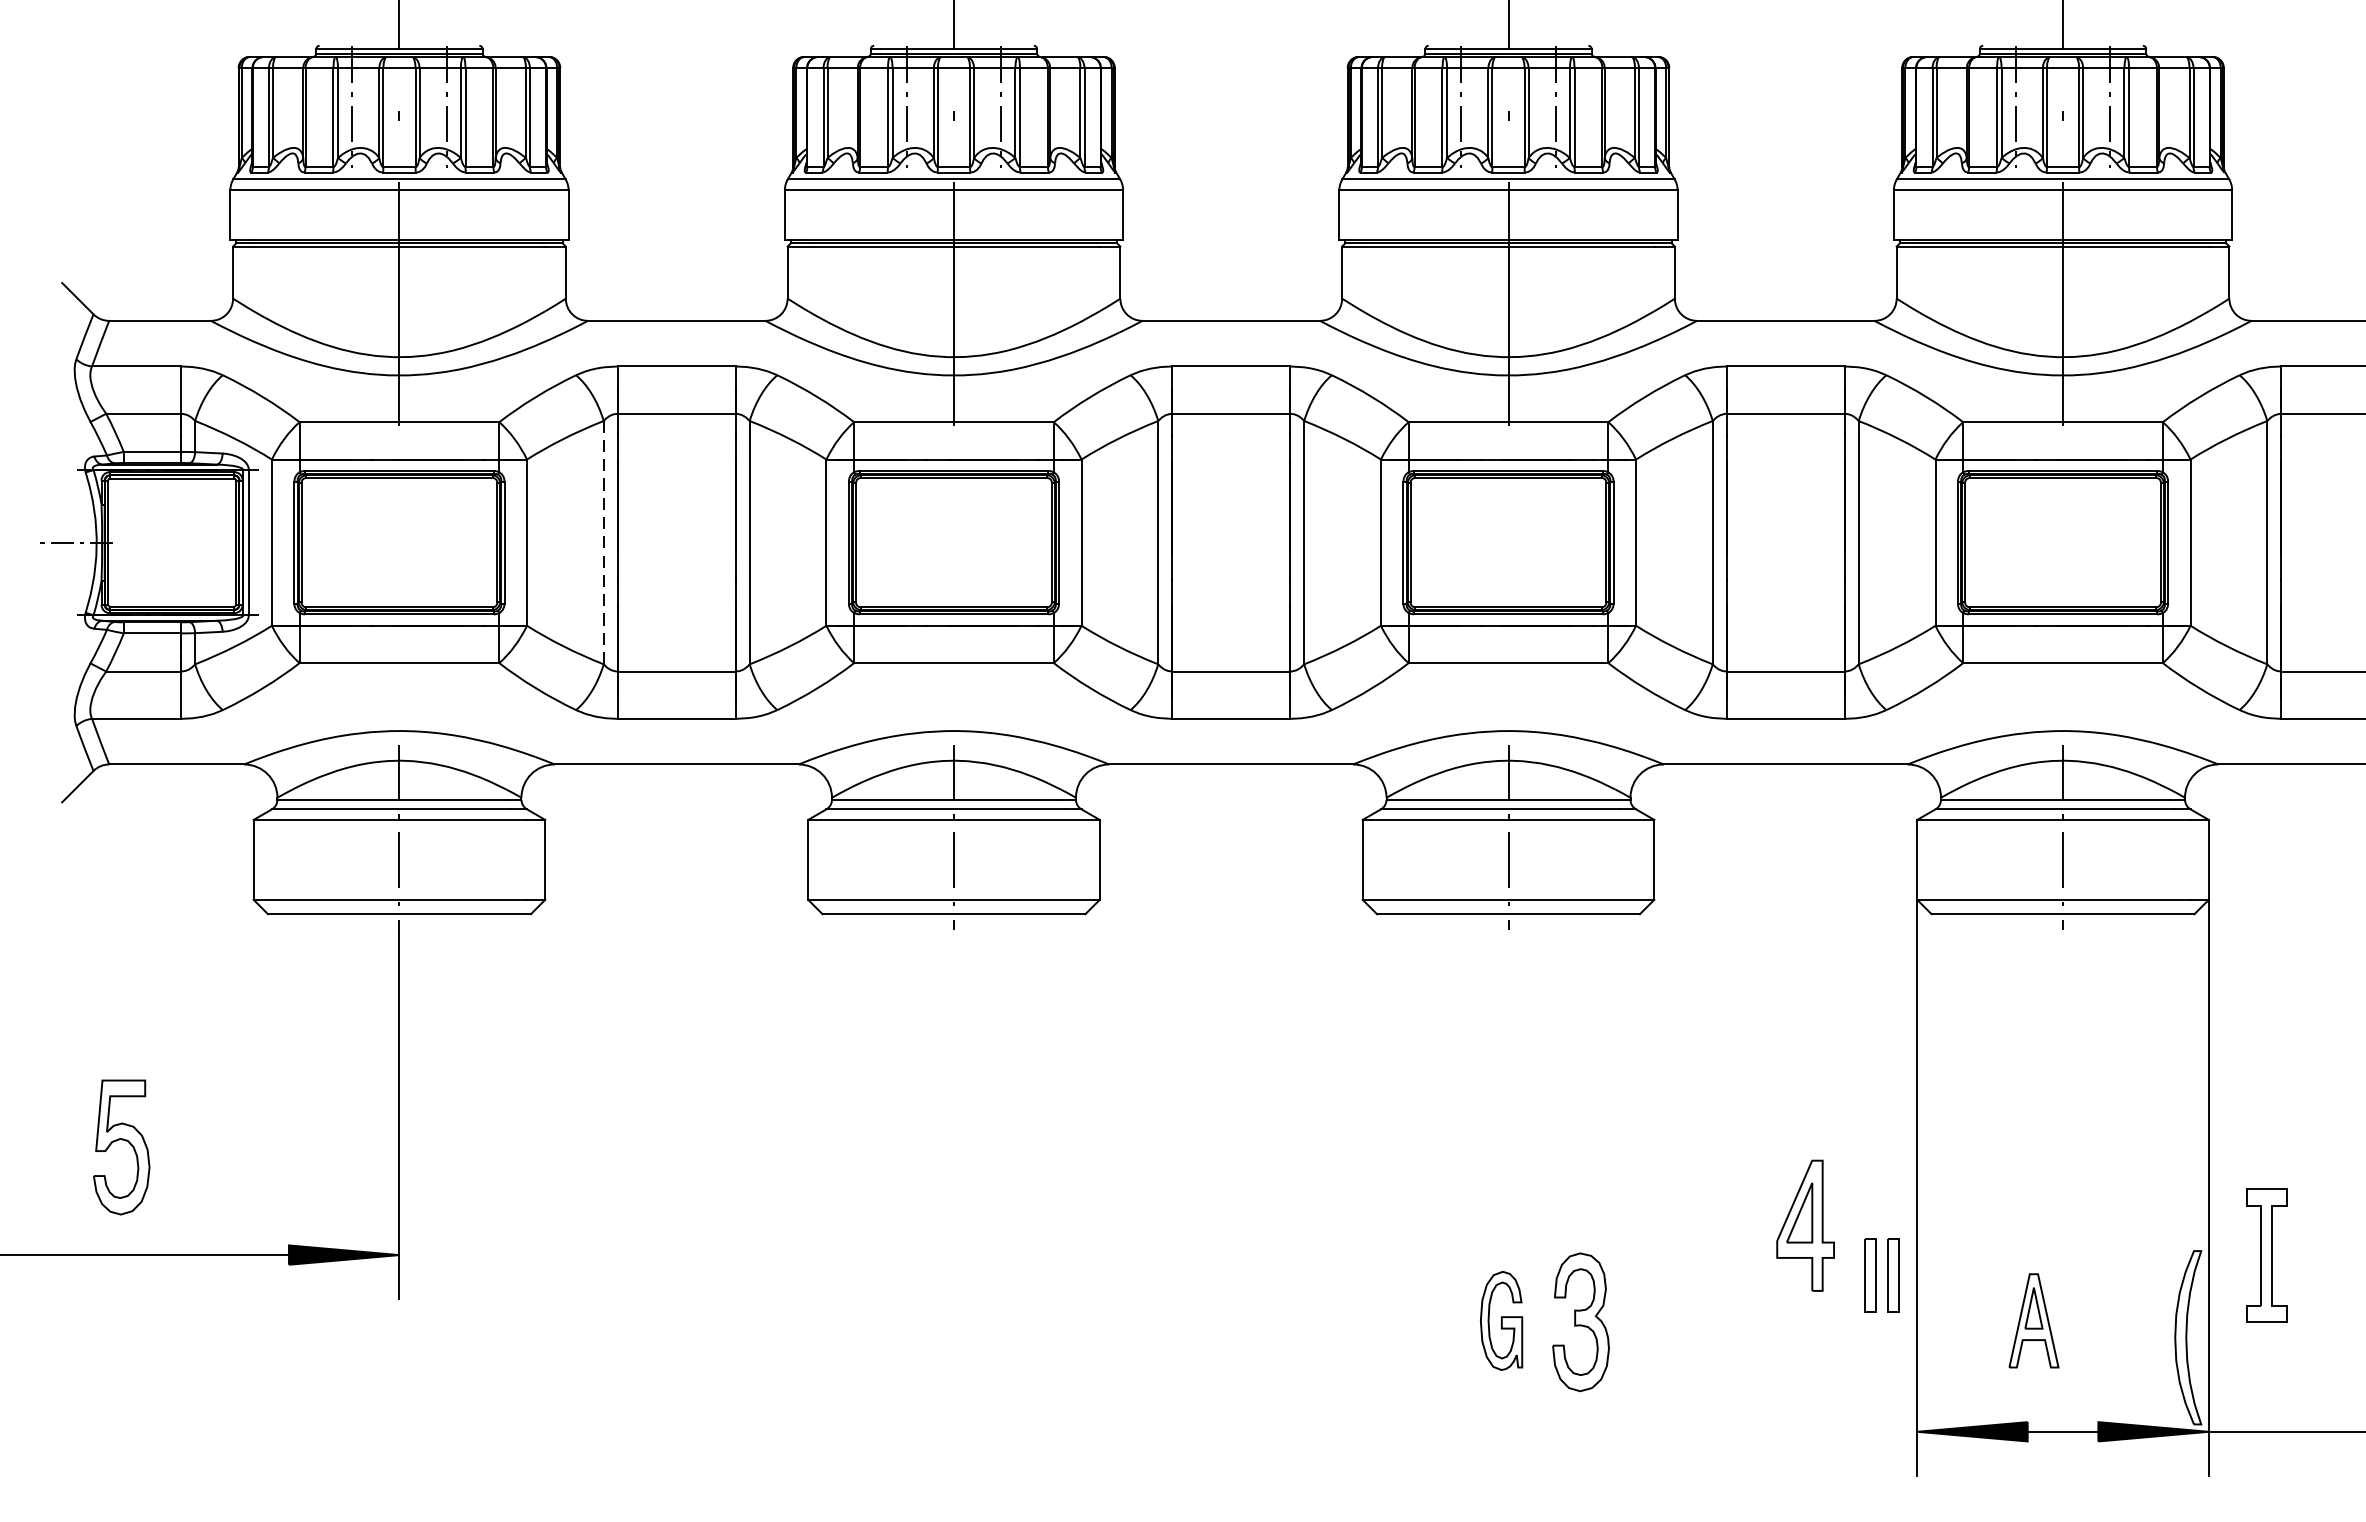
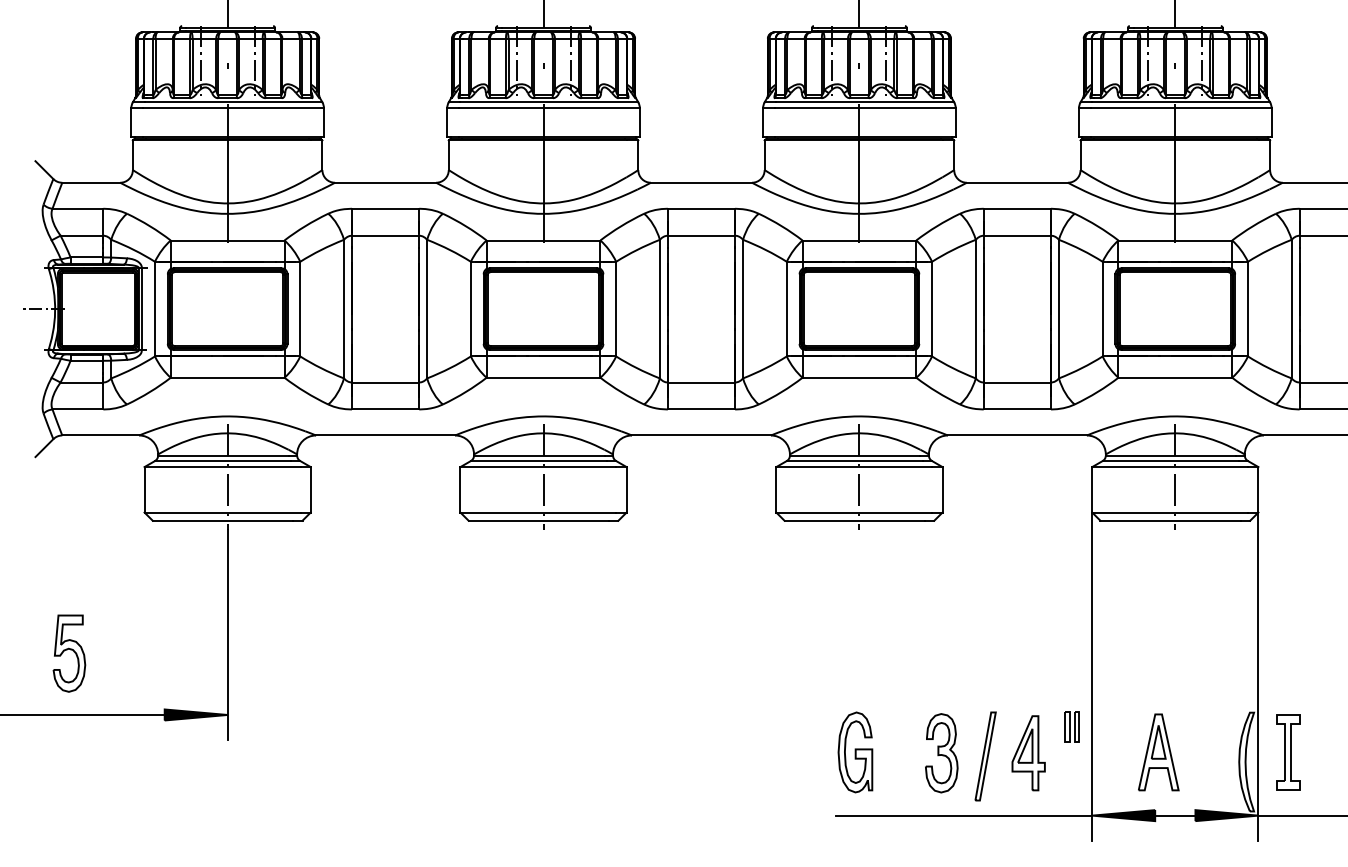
line: (604, 541) -> (344, 308), dashed -> solid
part: (1805, 1226) -> (1028, 753), moved
part: (2266, 1256) -> (1288, 752), moved
part: (1880, 1275) -> (1071, 726), size x0.71
part: (1501, 1320) -> (855, 752), size x1.43
part: (2033, 1320) -> (1158, 752), size x1.43
part: (1580, 1322) -> (941, 753), moved
part: (1729, 1327) -> (985, 756), added
line: (1692, 1431) -> (964, 815), added

